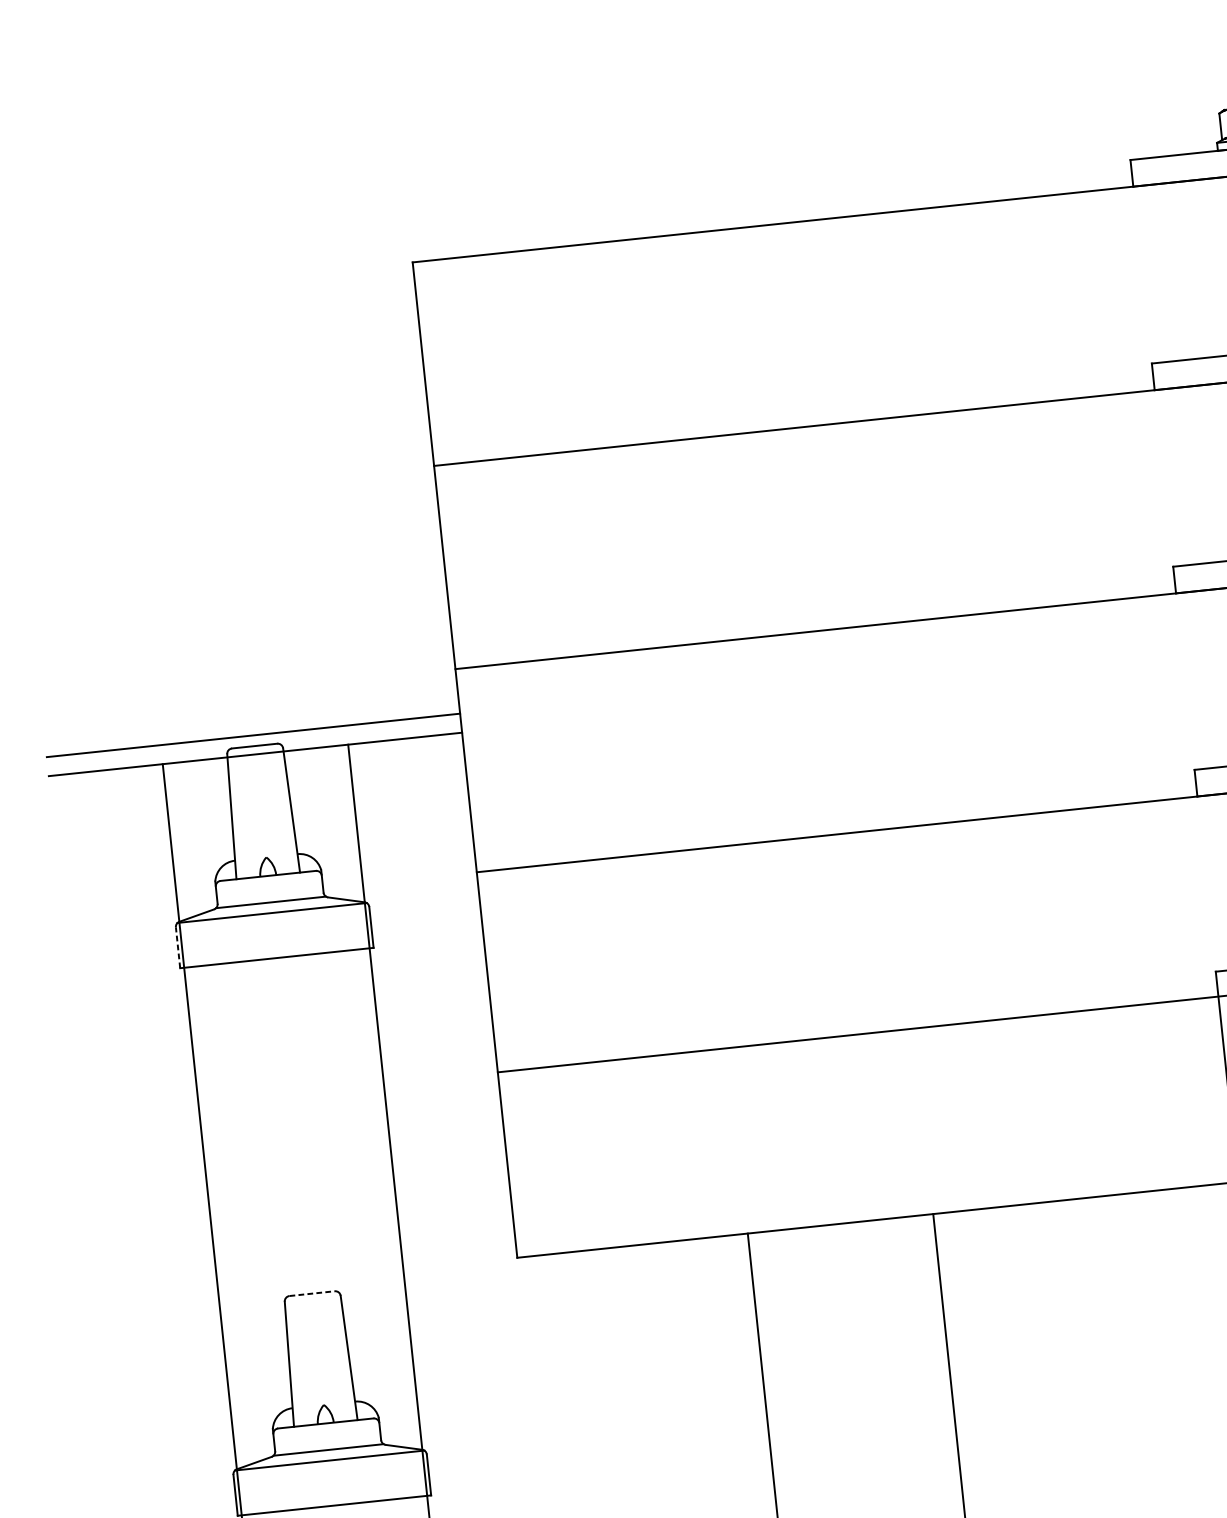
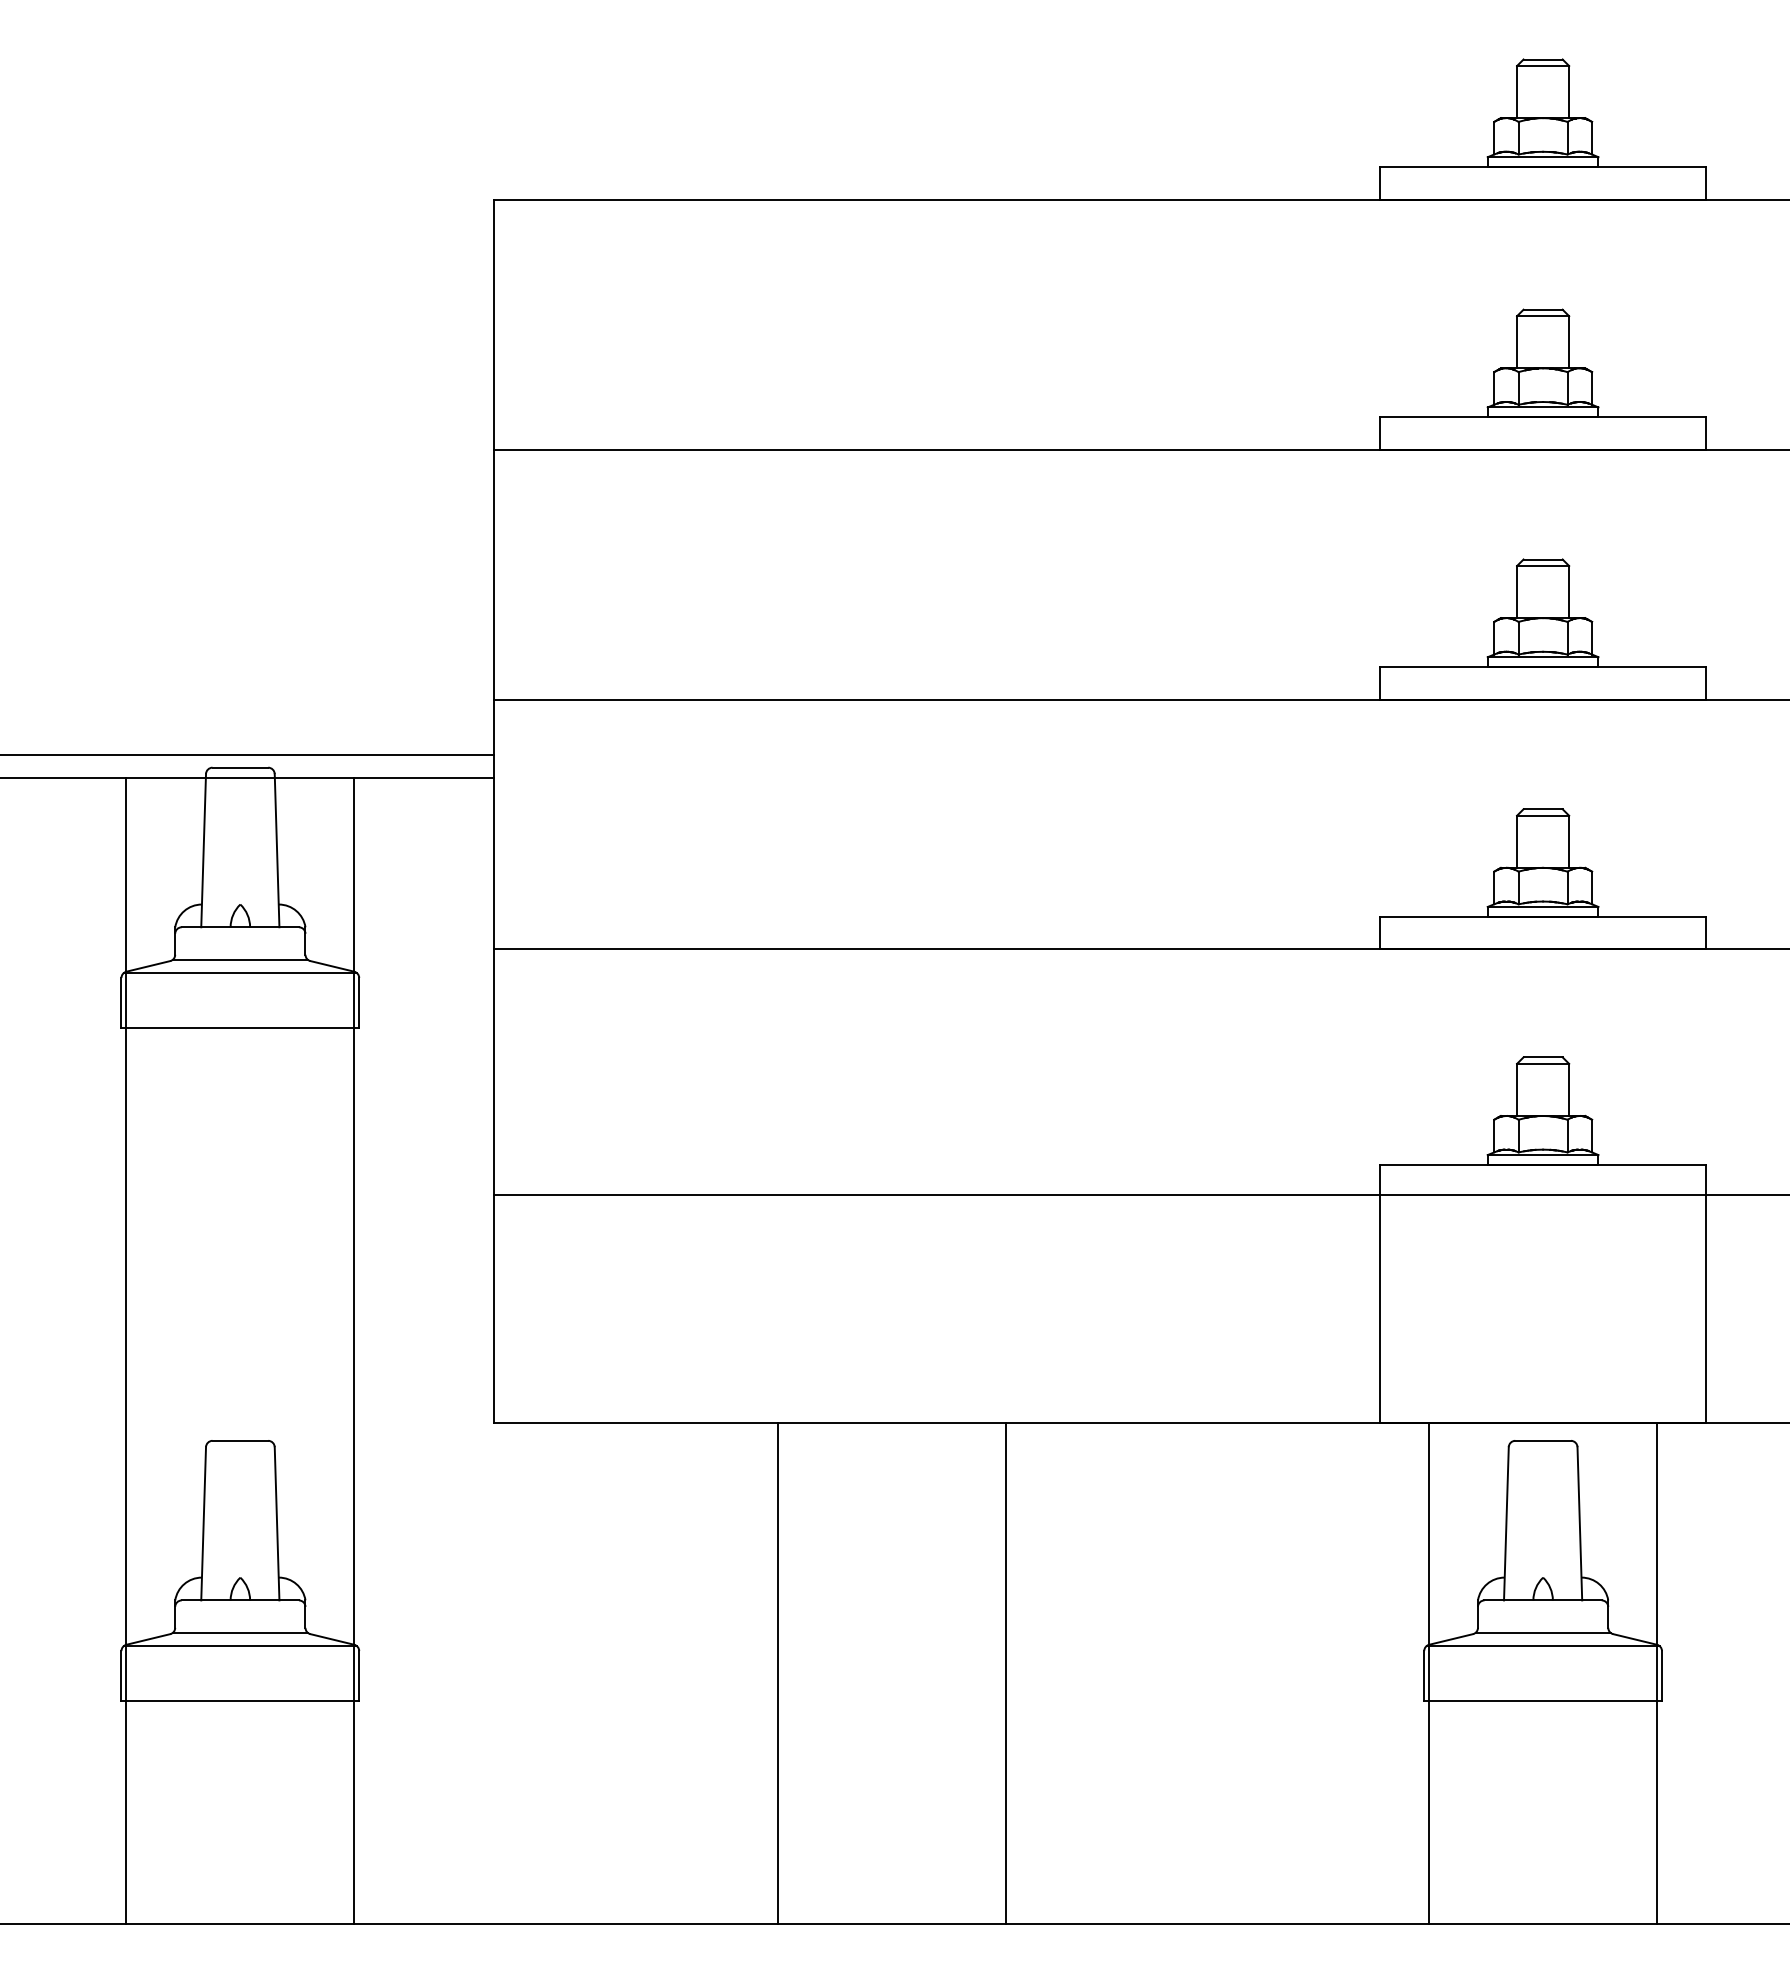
line: (178, 947) -> (121, 1002), dashed -> solid
line: (312, 1293) -> (240, 1440), dashed -> solid

